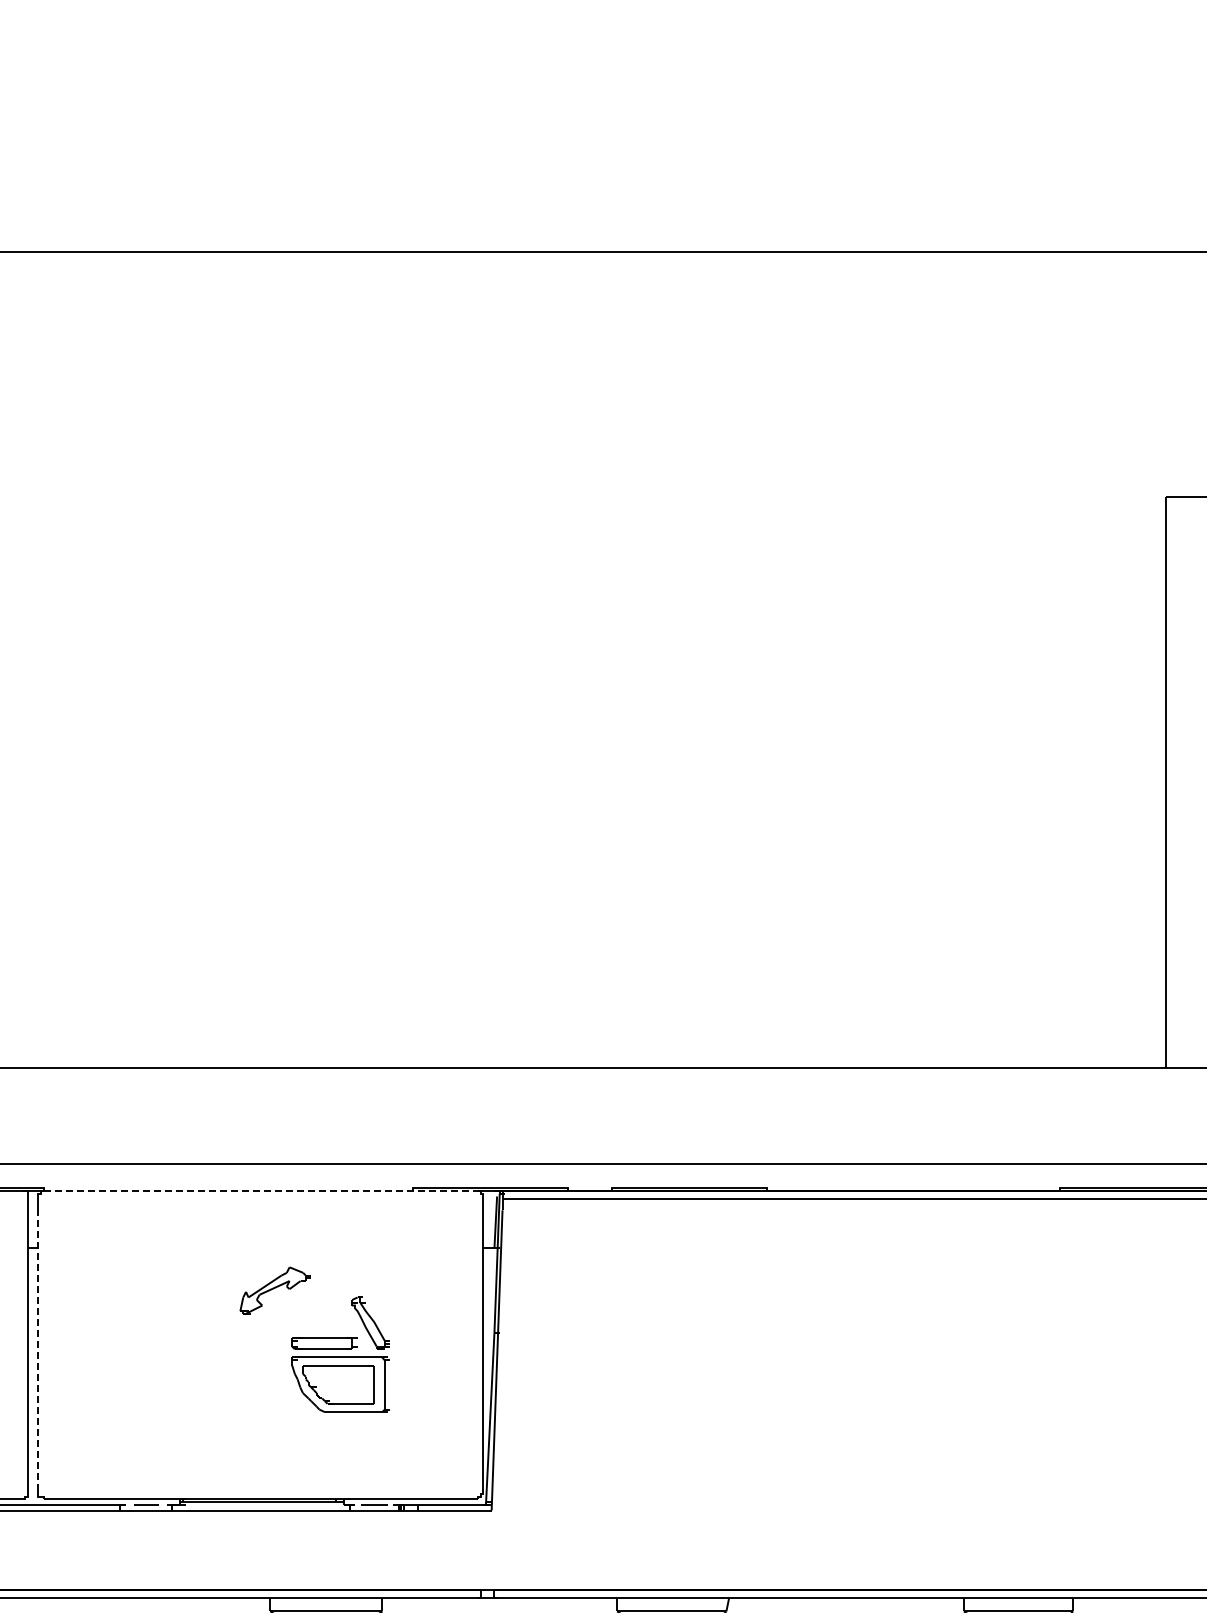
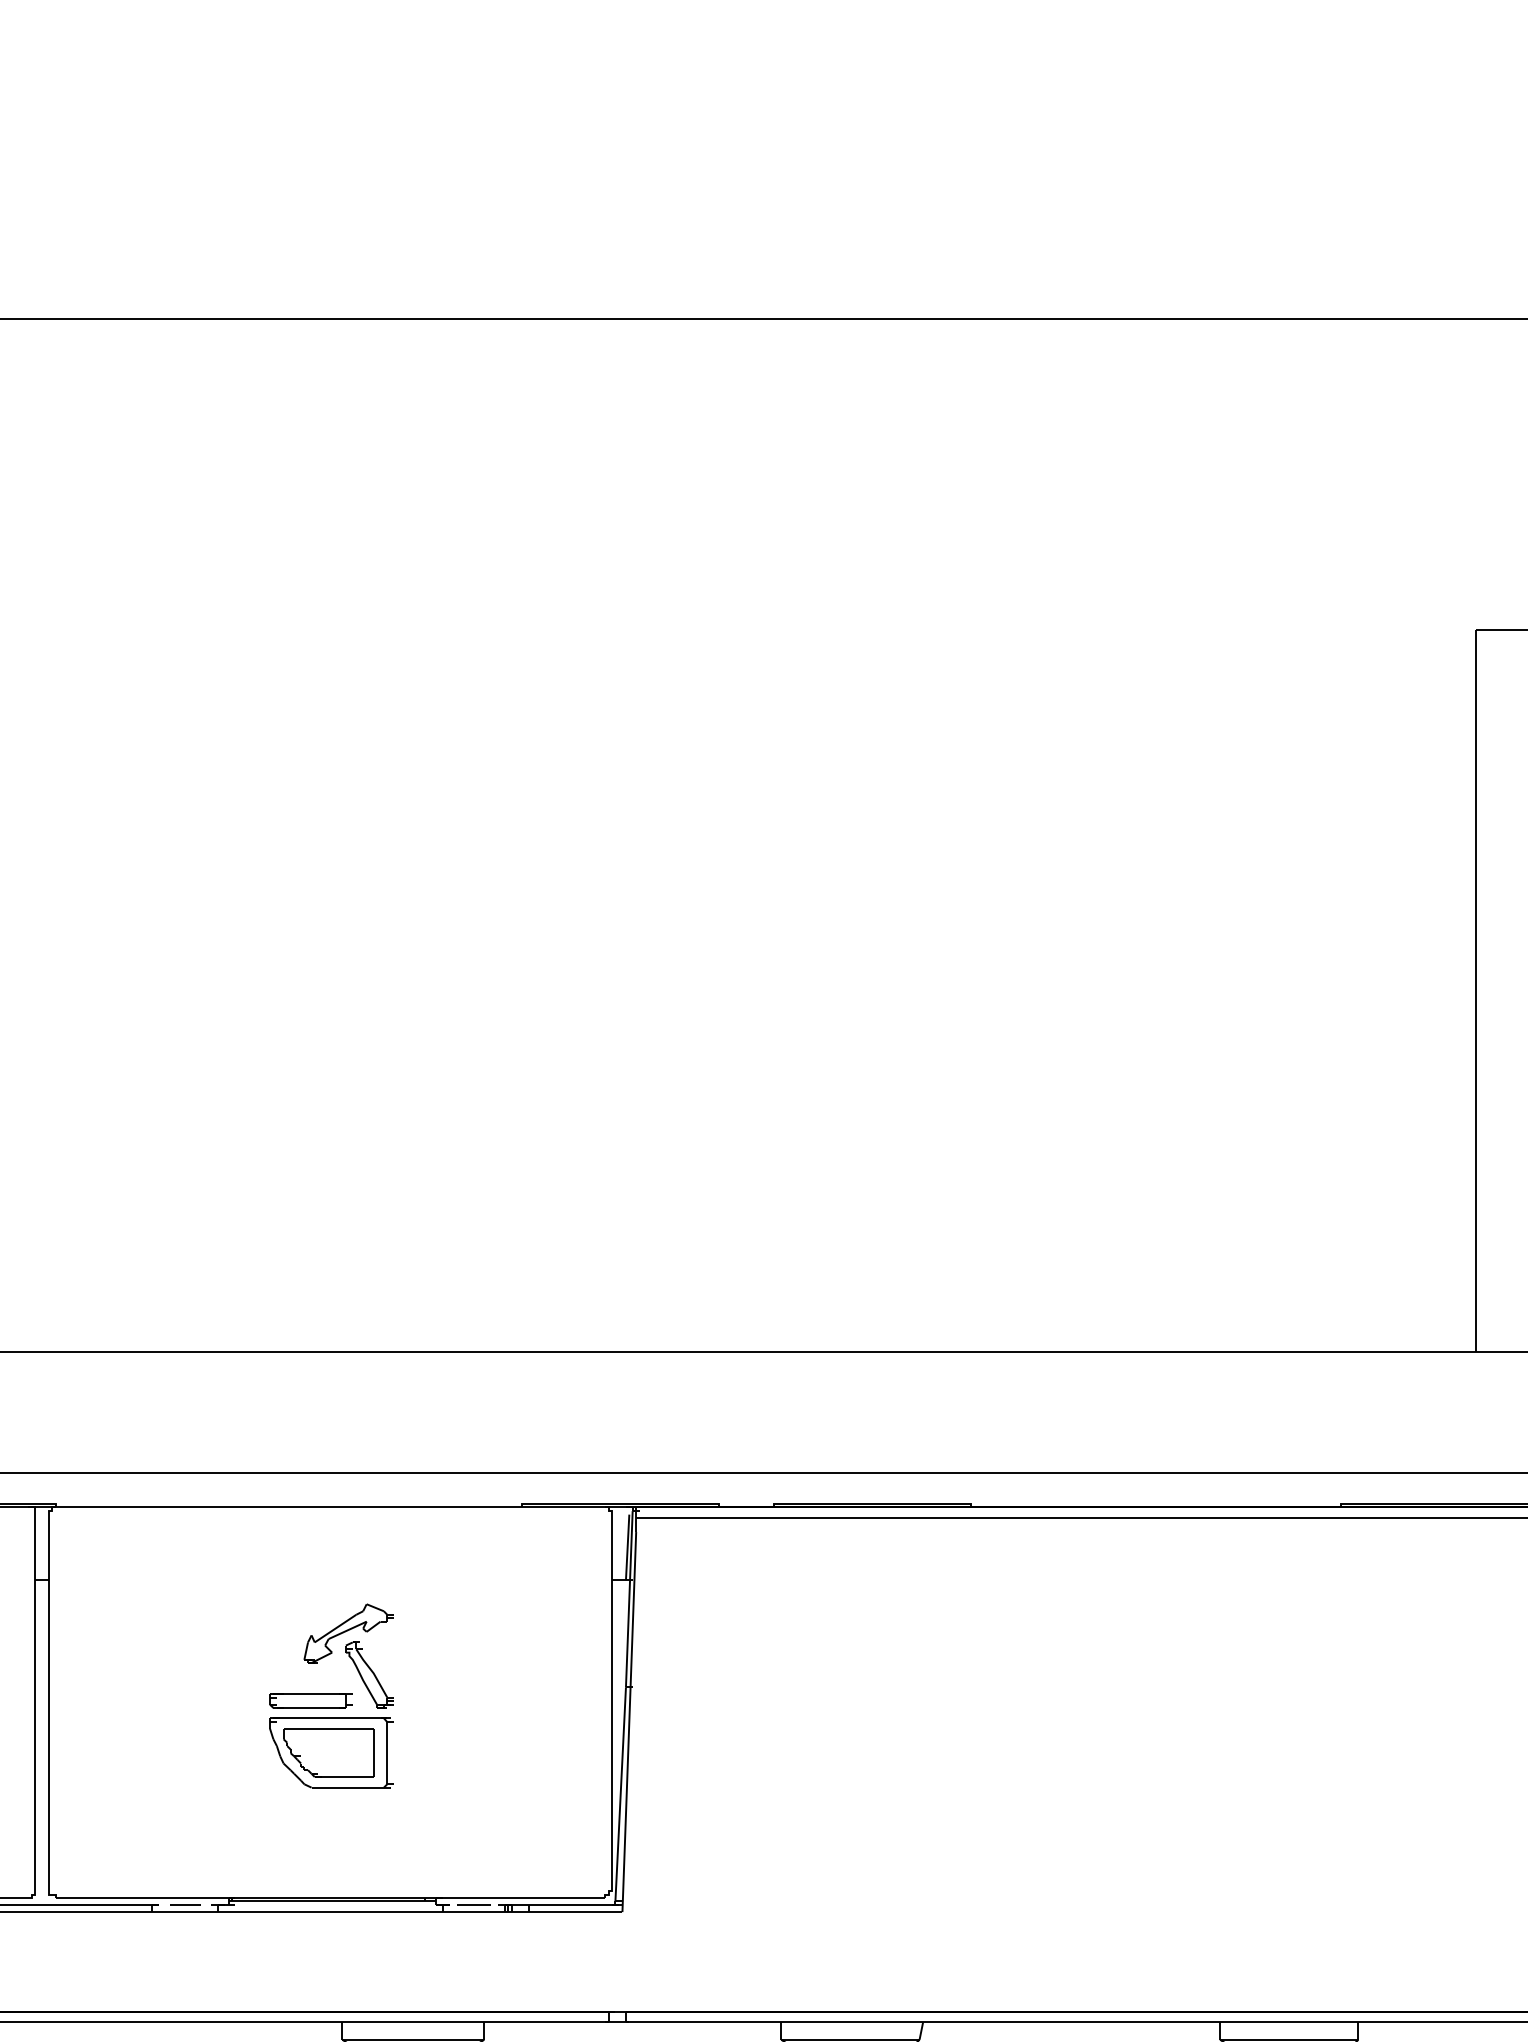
line: (261, 1190) -> (331, 1507), dashed -> solid
line: (38, 1350) -> (48, 1709), dashed -> solid
part: (340, 1354) -> (331, 1714), moved

